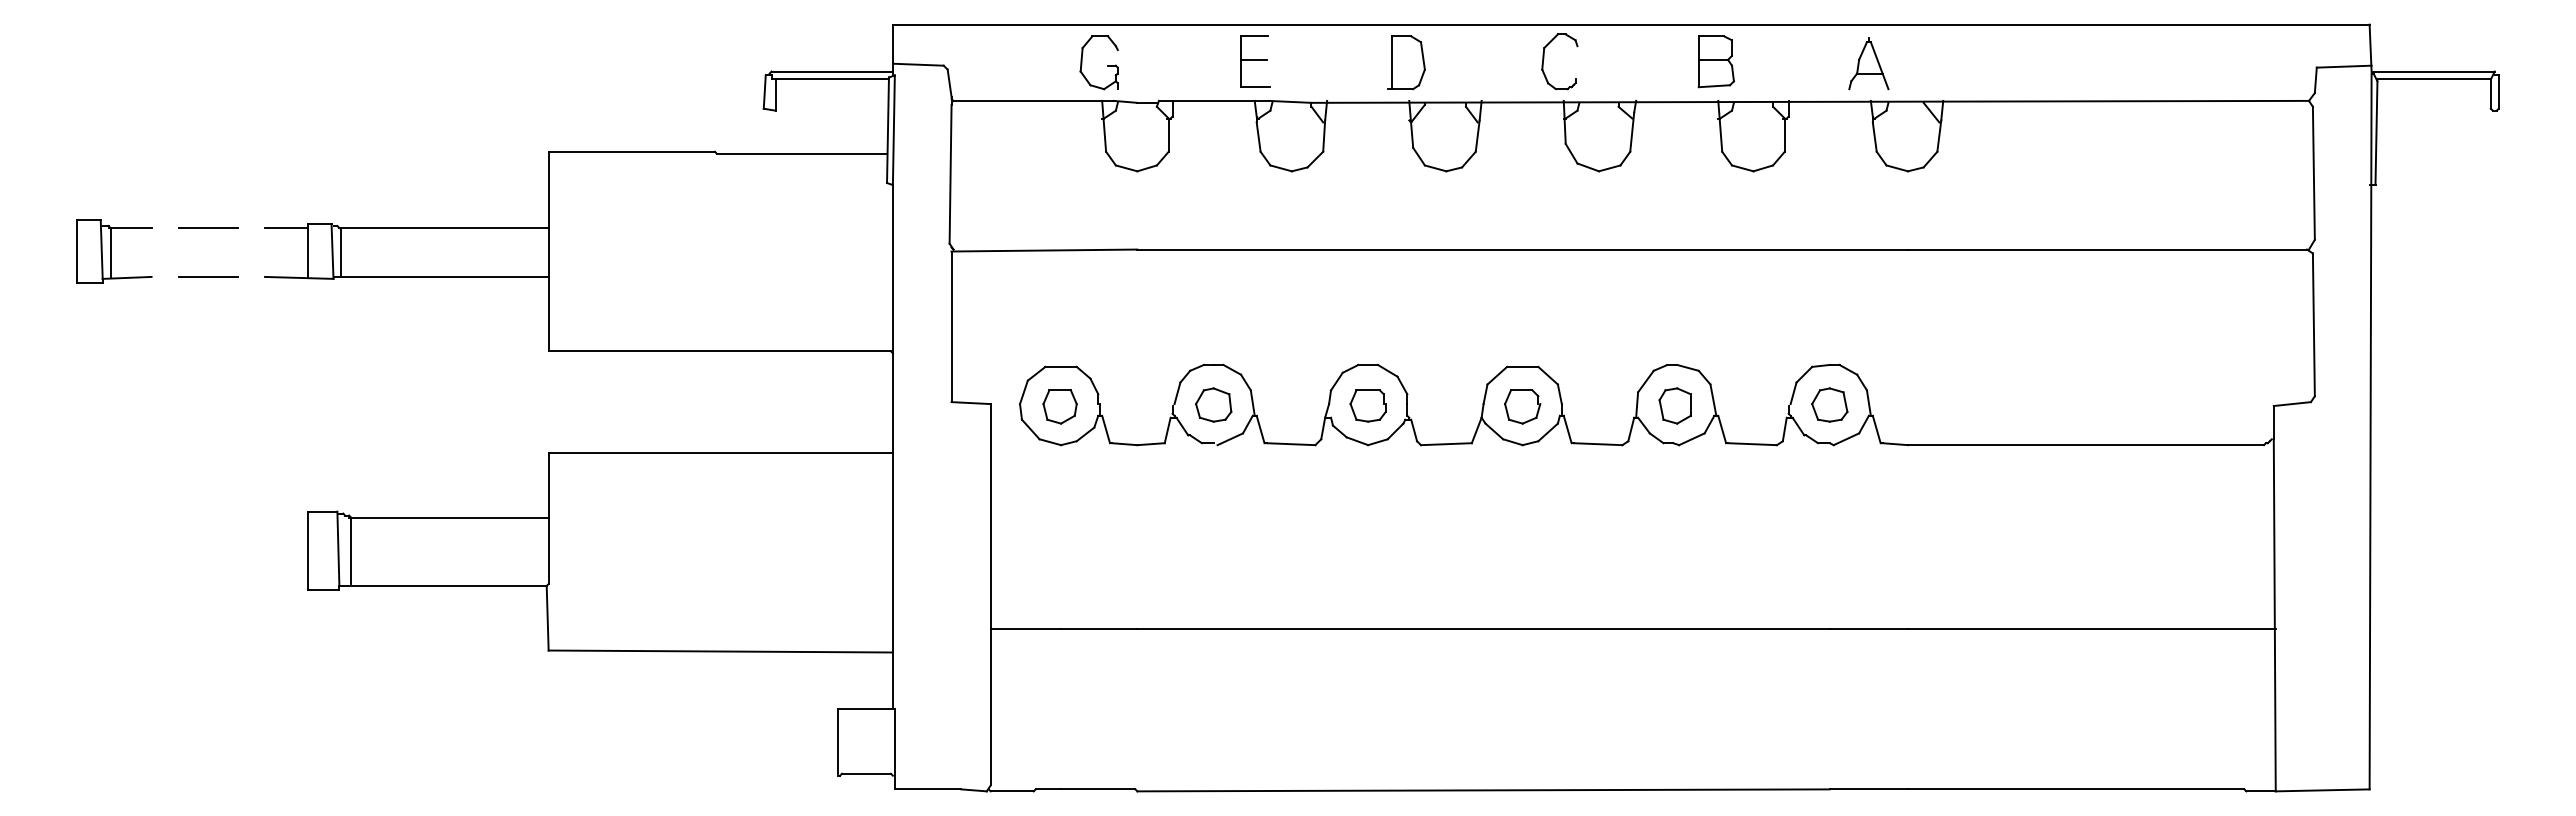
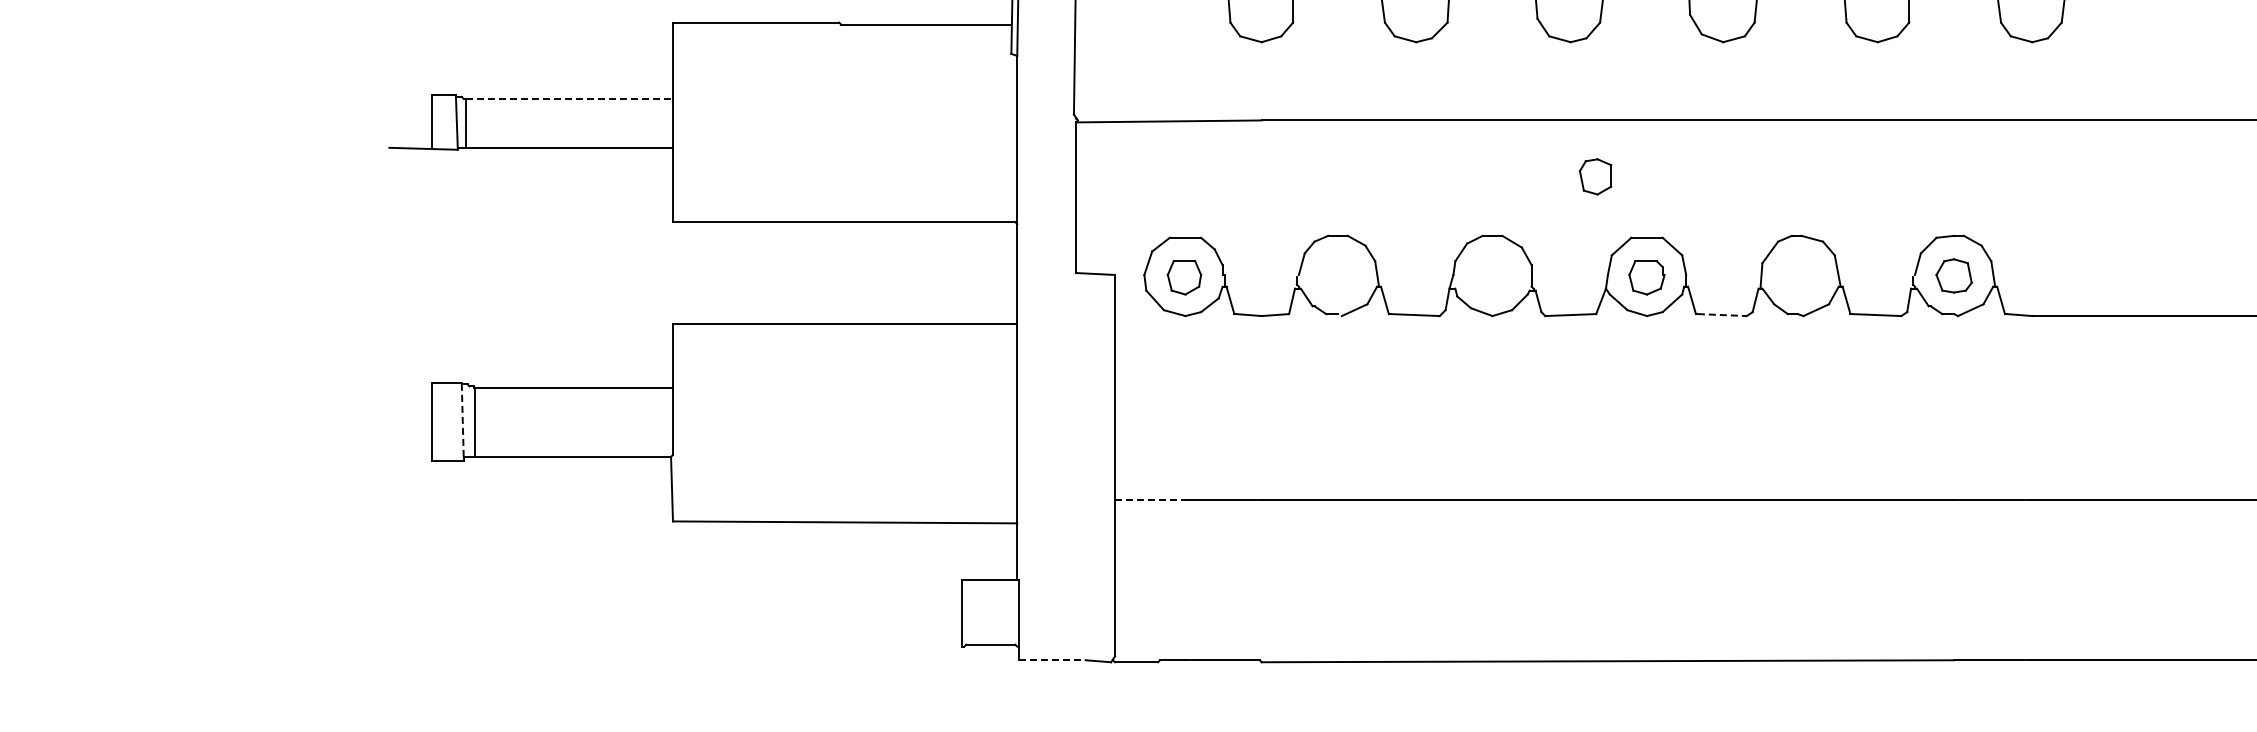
line: (207, 228) -> (331, 99), removed
line: (286, 228) -> (410, 99), removed
line: (444, 228) -> (568, 99), solid -> dashed
part: (114, 251) -> (238, 122), removed
line: (207, 276) -> (331, 147), removed
part: (1213, 404) -> (1337, 275), removed
part: (1367, 405) -> (1491, 276), removed
part: (1674, 405) -> (1594, 176), moved
line: (1598, 444) -> (1722, 315), solid -> dashed
line: (338, 548) -> (462, 419), solid -> dashed
line: (1026, 629) -> (1150, 500), solid -> dashed
line: (928, 789) -> (1052, 660), solid -> dashed

